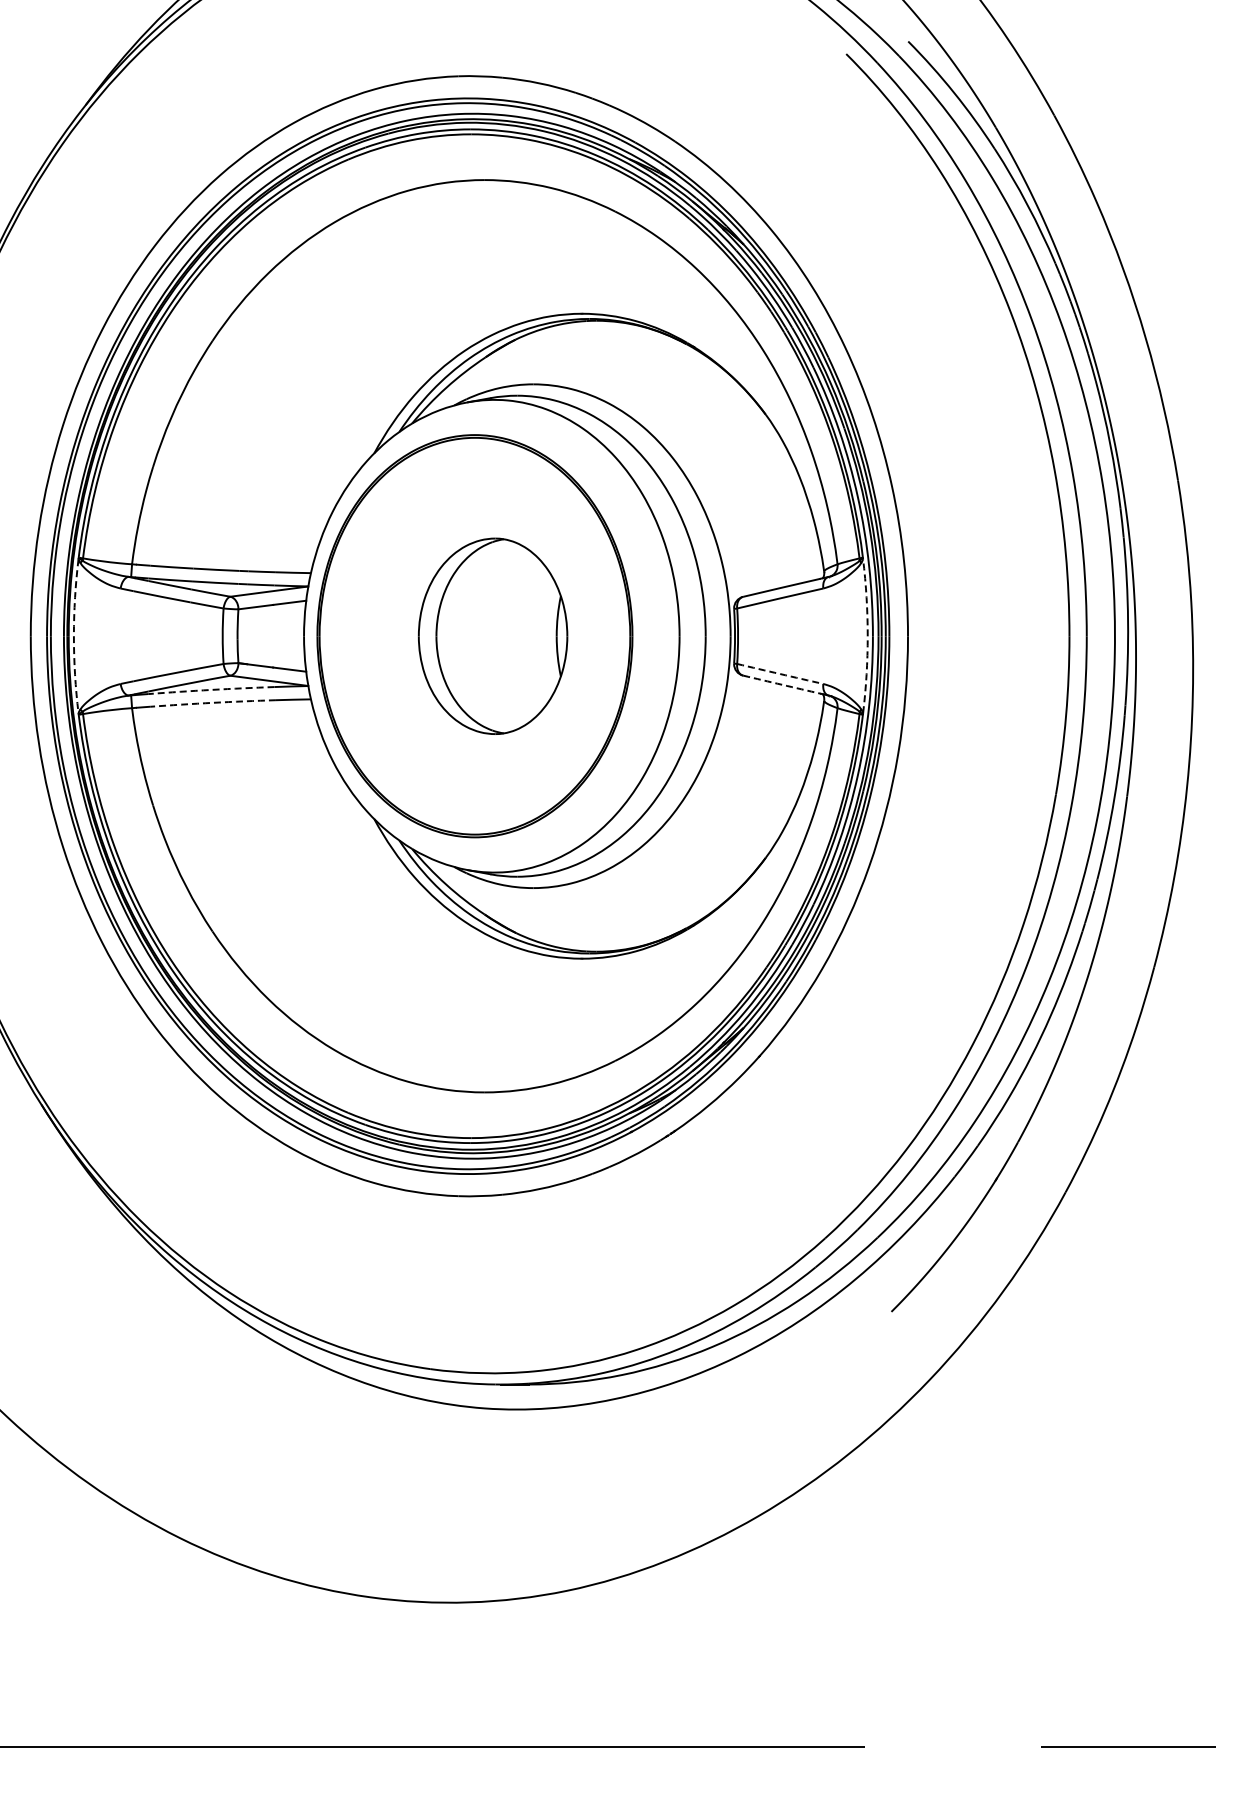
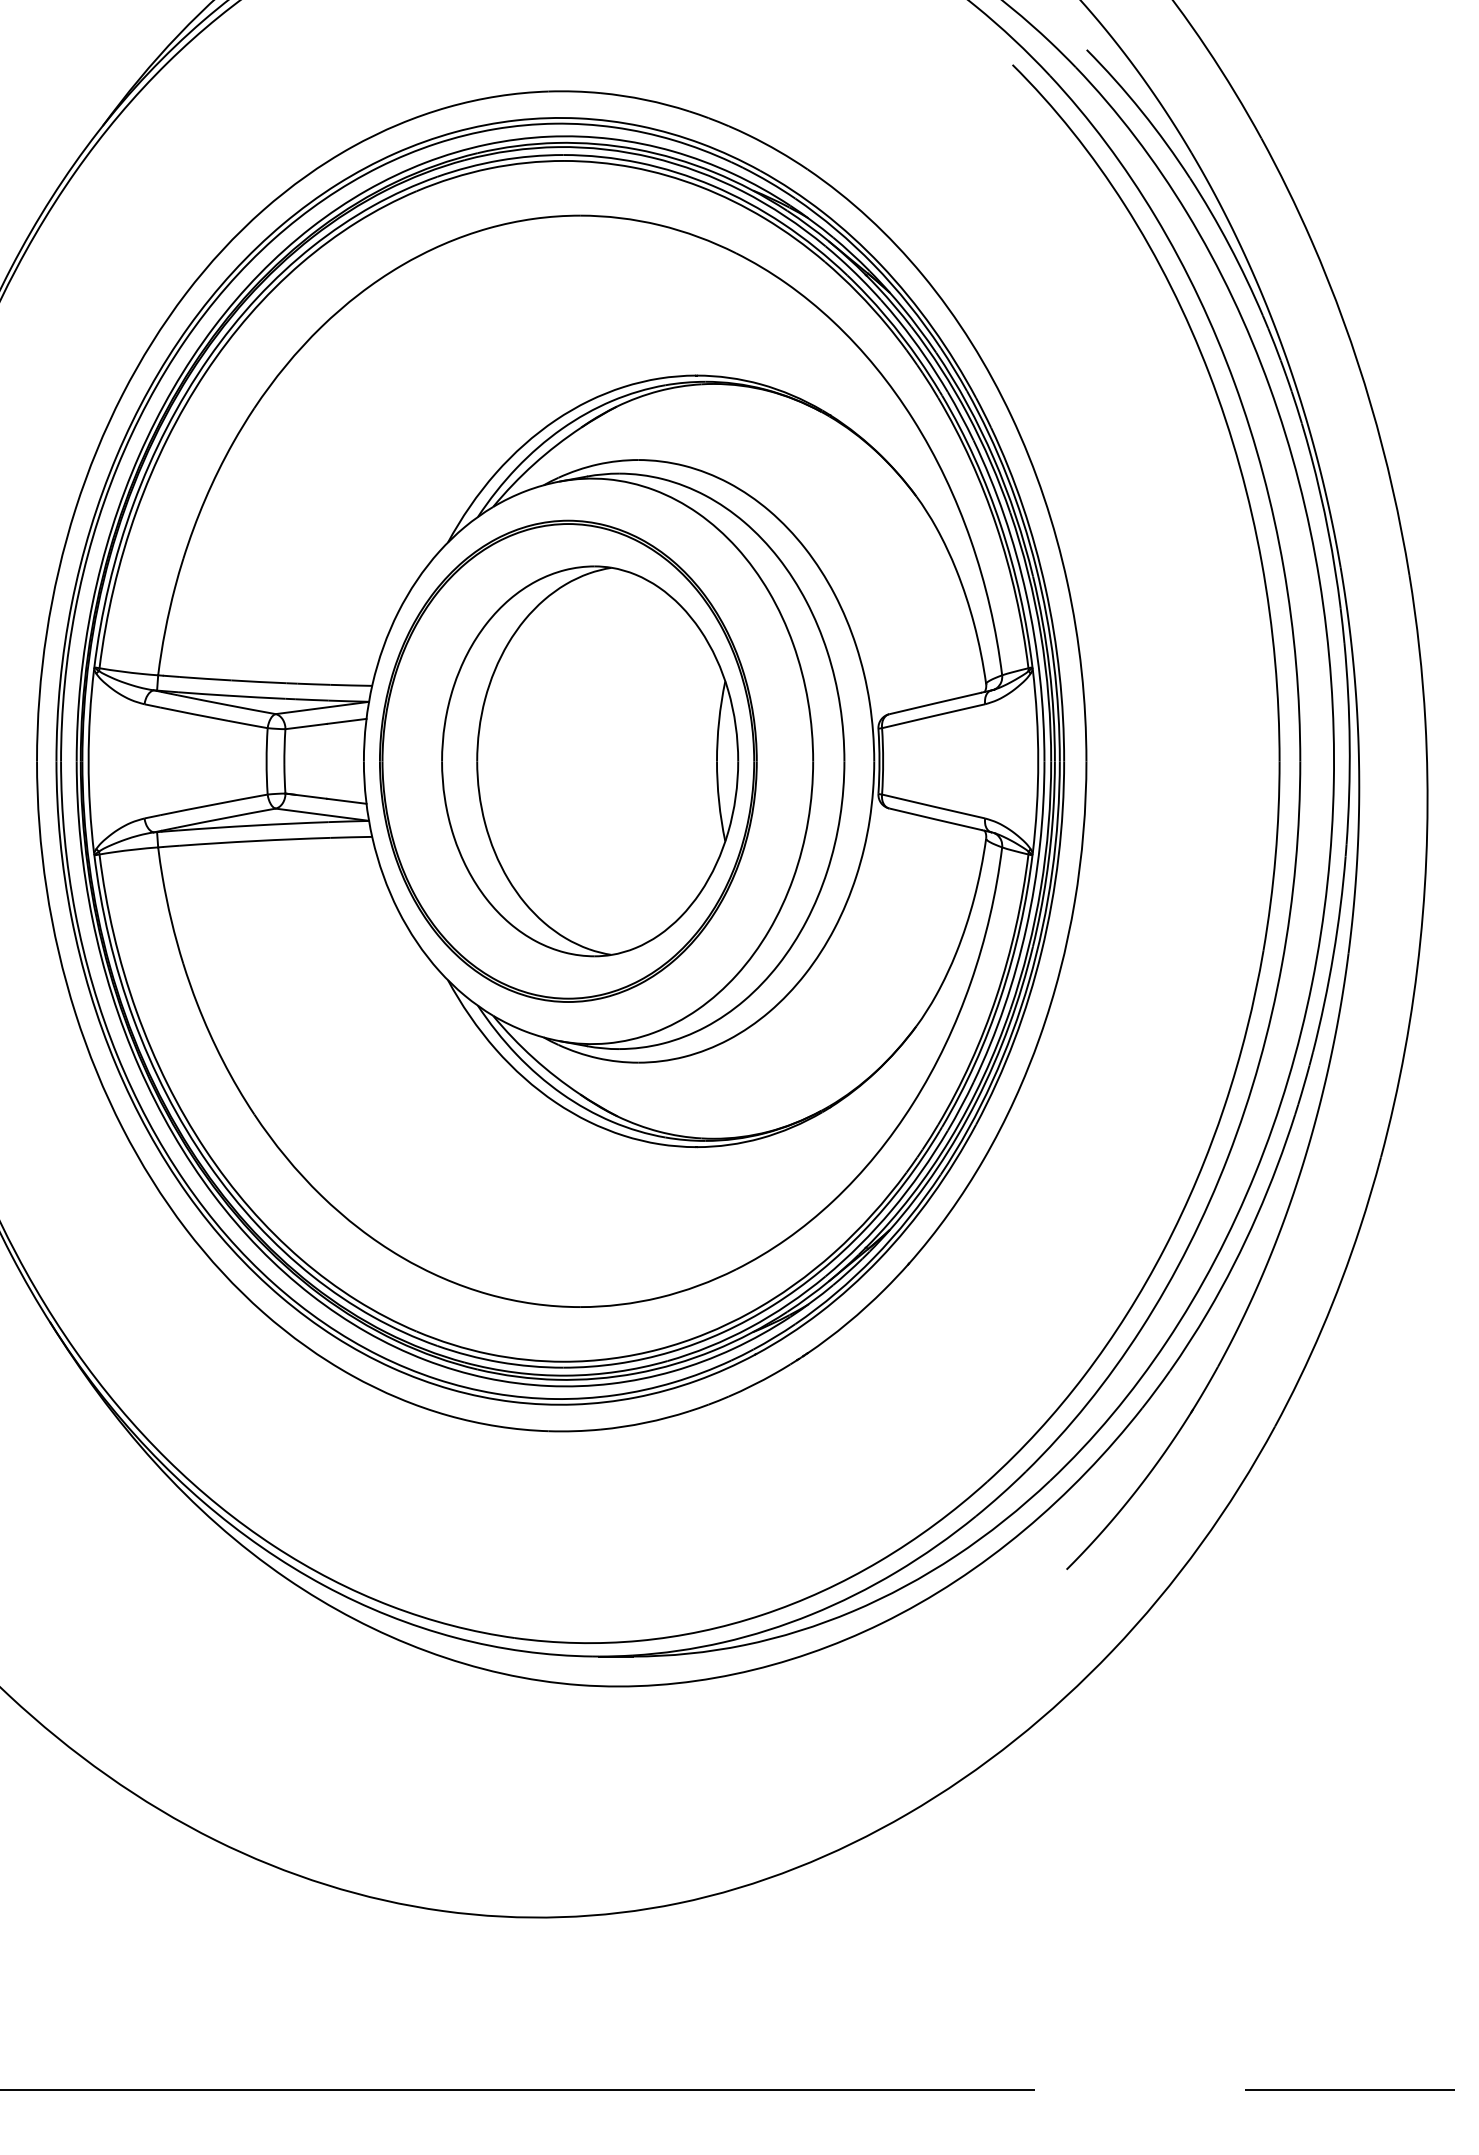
arc: (73, 636) -> (88, 761), dashed -> solid
part: (492, 636) -> (589, 761), size x1.67
arc: (867, 636) -> (1037, 761), dashed -> solid
arc: (780, 674) -> (933, 807), dashed -> solid
arc: (782, 684) -> (936, 819), dashed -> solid
arc: (211, 689) -> (253, 825), dashed -> solid
arc: (213, 702) -> (255, 840), dashed -> solid

